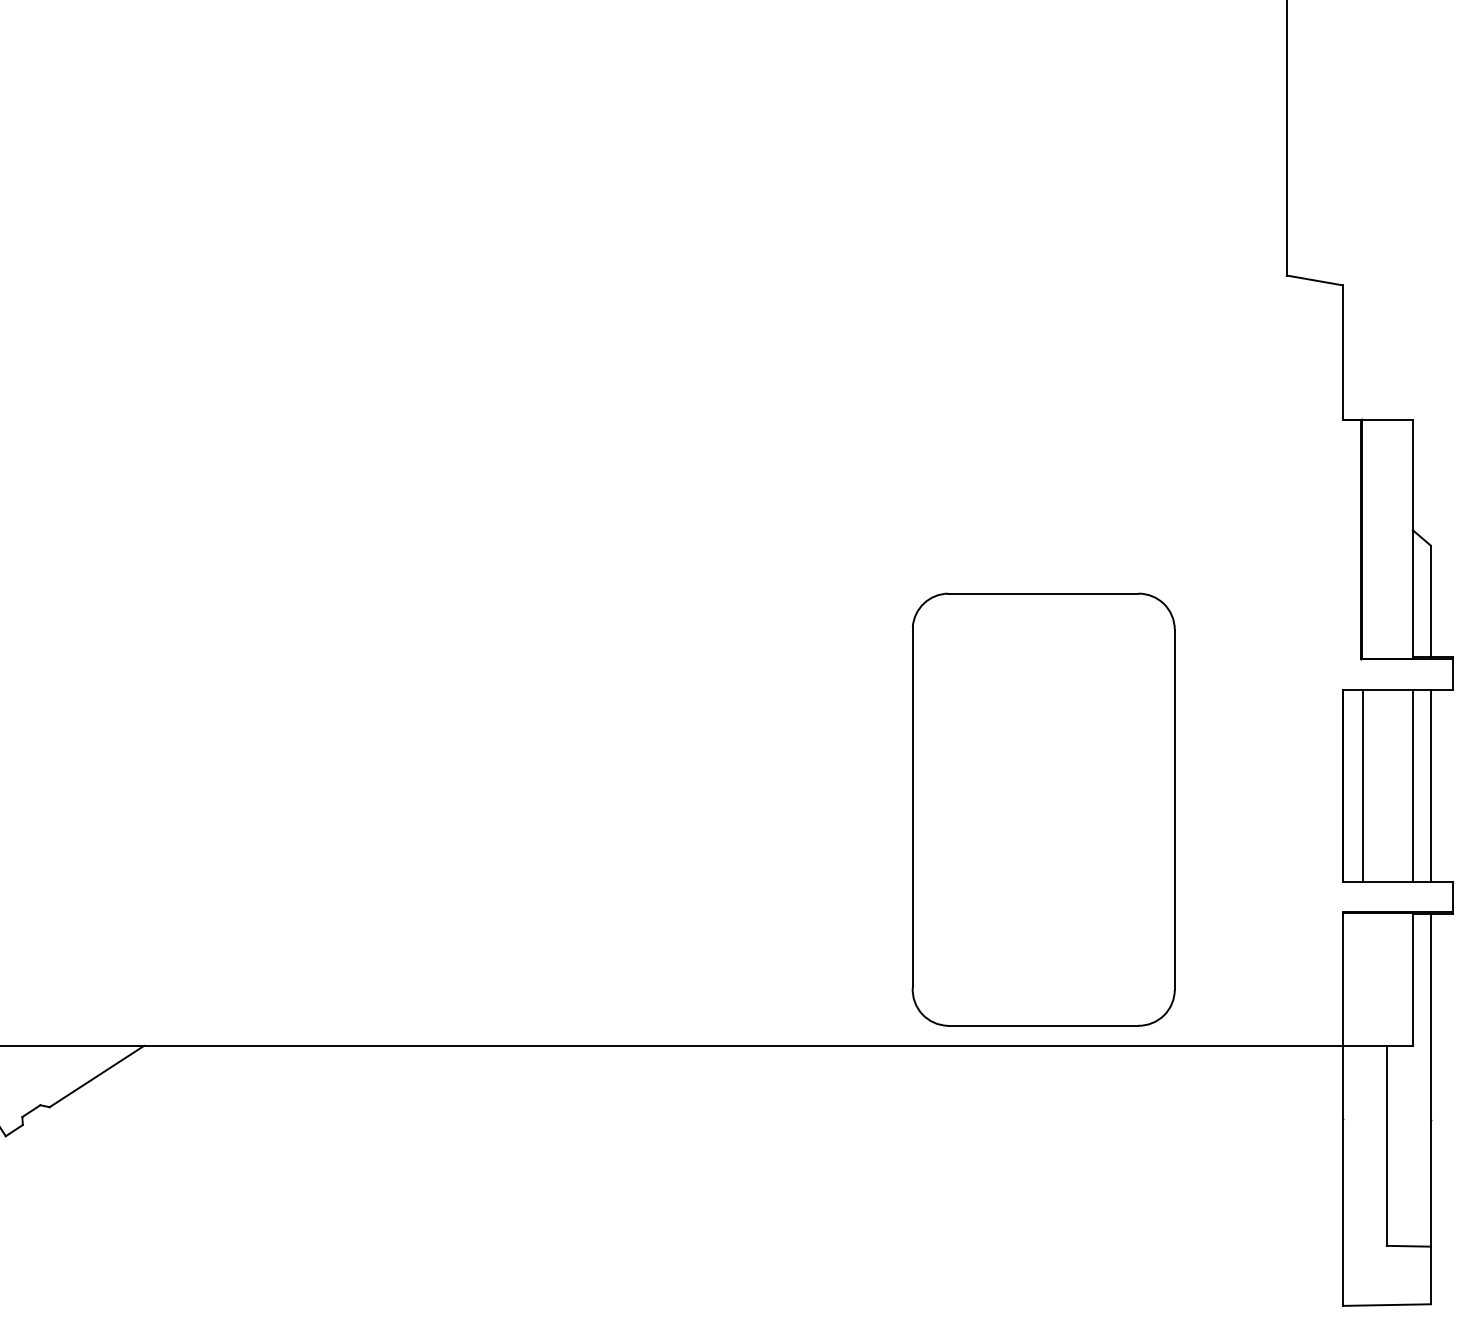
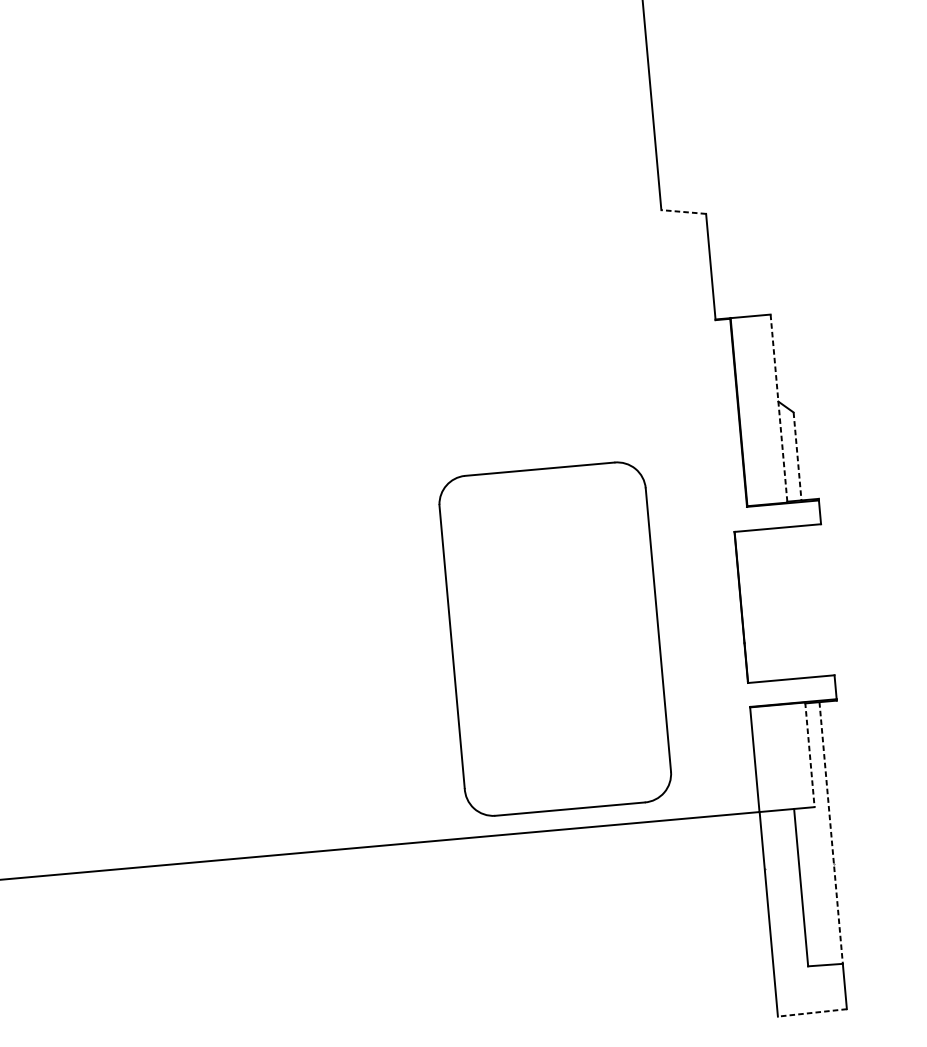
line: (1314, 280) -> (683, 212), solid -> dashed
line: (1412, 539) -> (778, 408), solid -> dashed
line: (1430, 601) -> (797, 456), solid -> dashed
line: (1362, 785) -> (756, 605), removed
line: (1412, 785) -> (796, 602), removed
line: (1430, 785) -> (810, 601), removed
part: (1043, 809) -> (555, 638), moved
line: (1412, 979) -> (809, 755), solid -> dashed
line: (1430, 1080) -> (830, 833), solid -> dashed
line: (1386, 1305) -> (812, 1013), solid -> dashed

